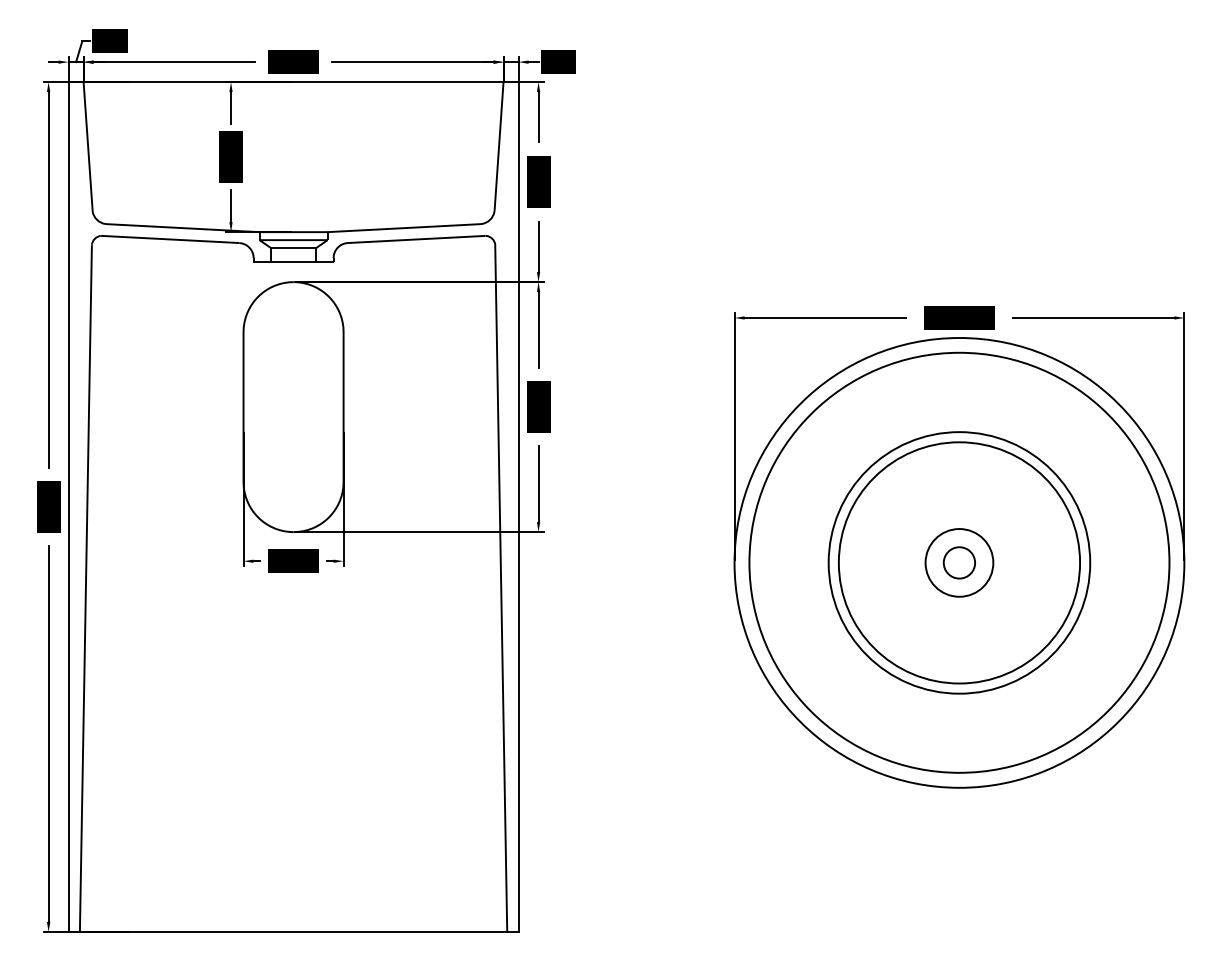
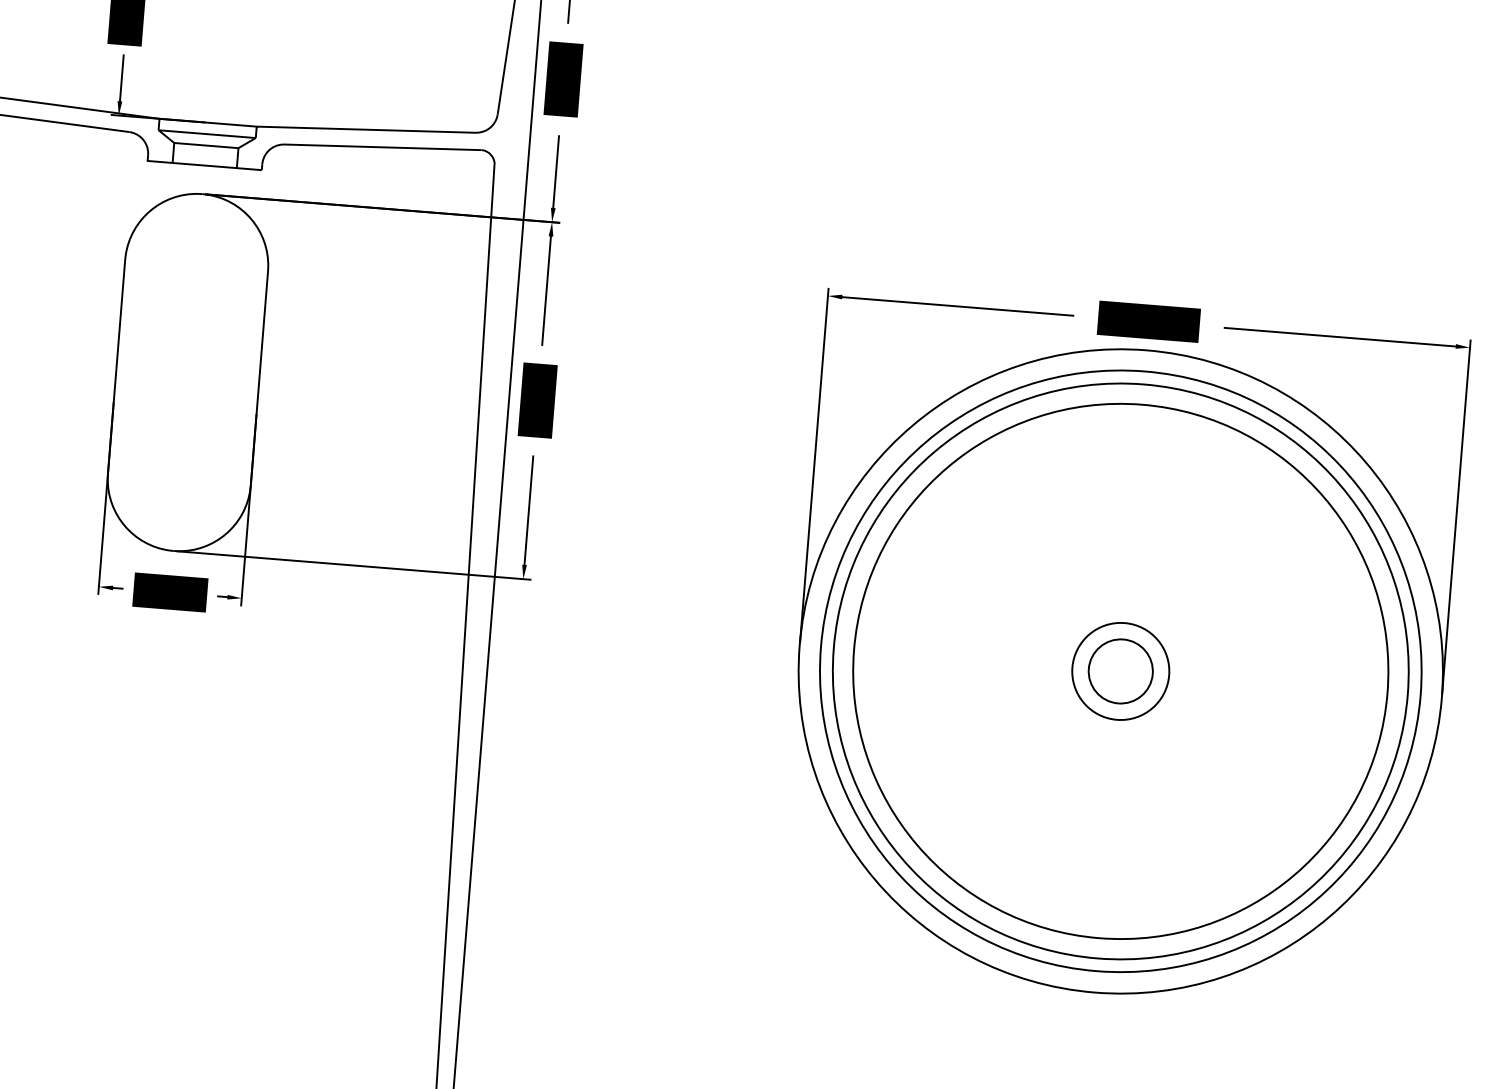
circle: (959, 562) -> (1120, 670), size x1.43
circle: (959, 562) -> (1120, 670), size x1.43
circle: (959, 562) -> (1120, 670), size x1.67

